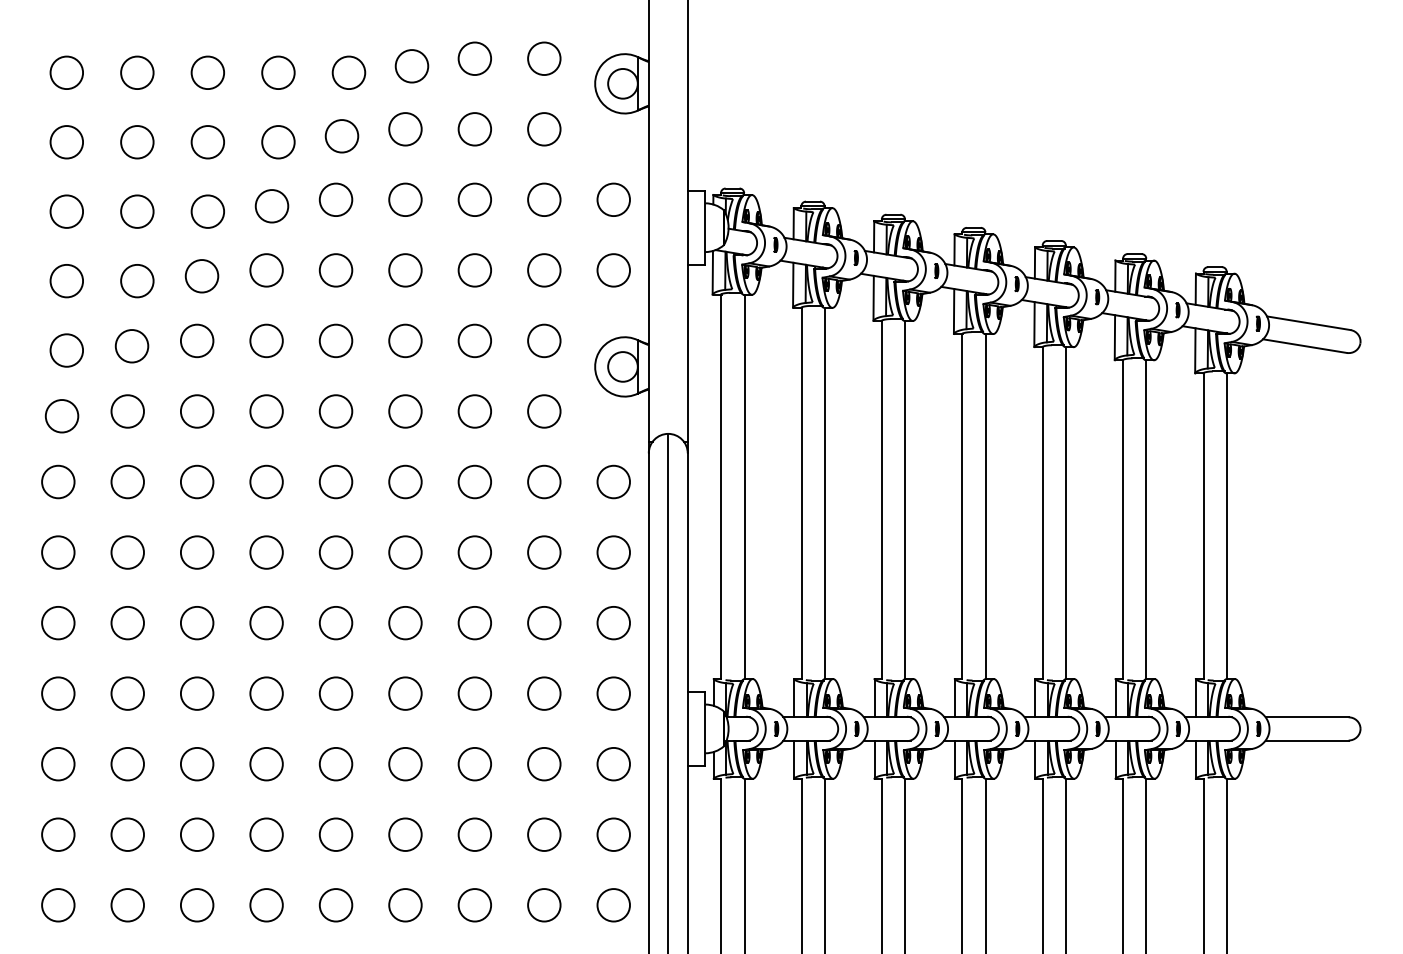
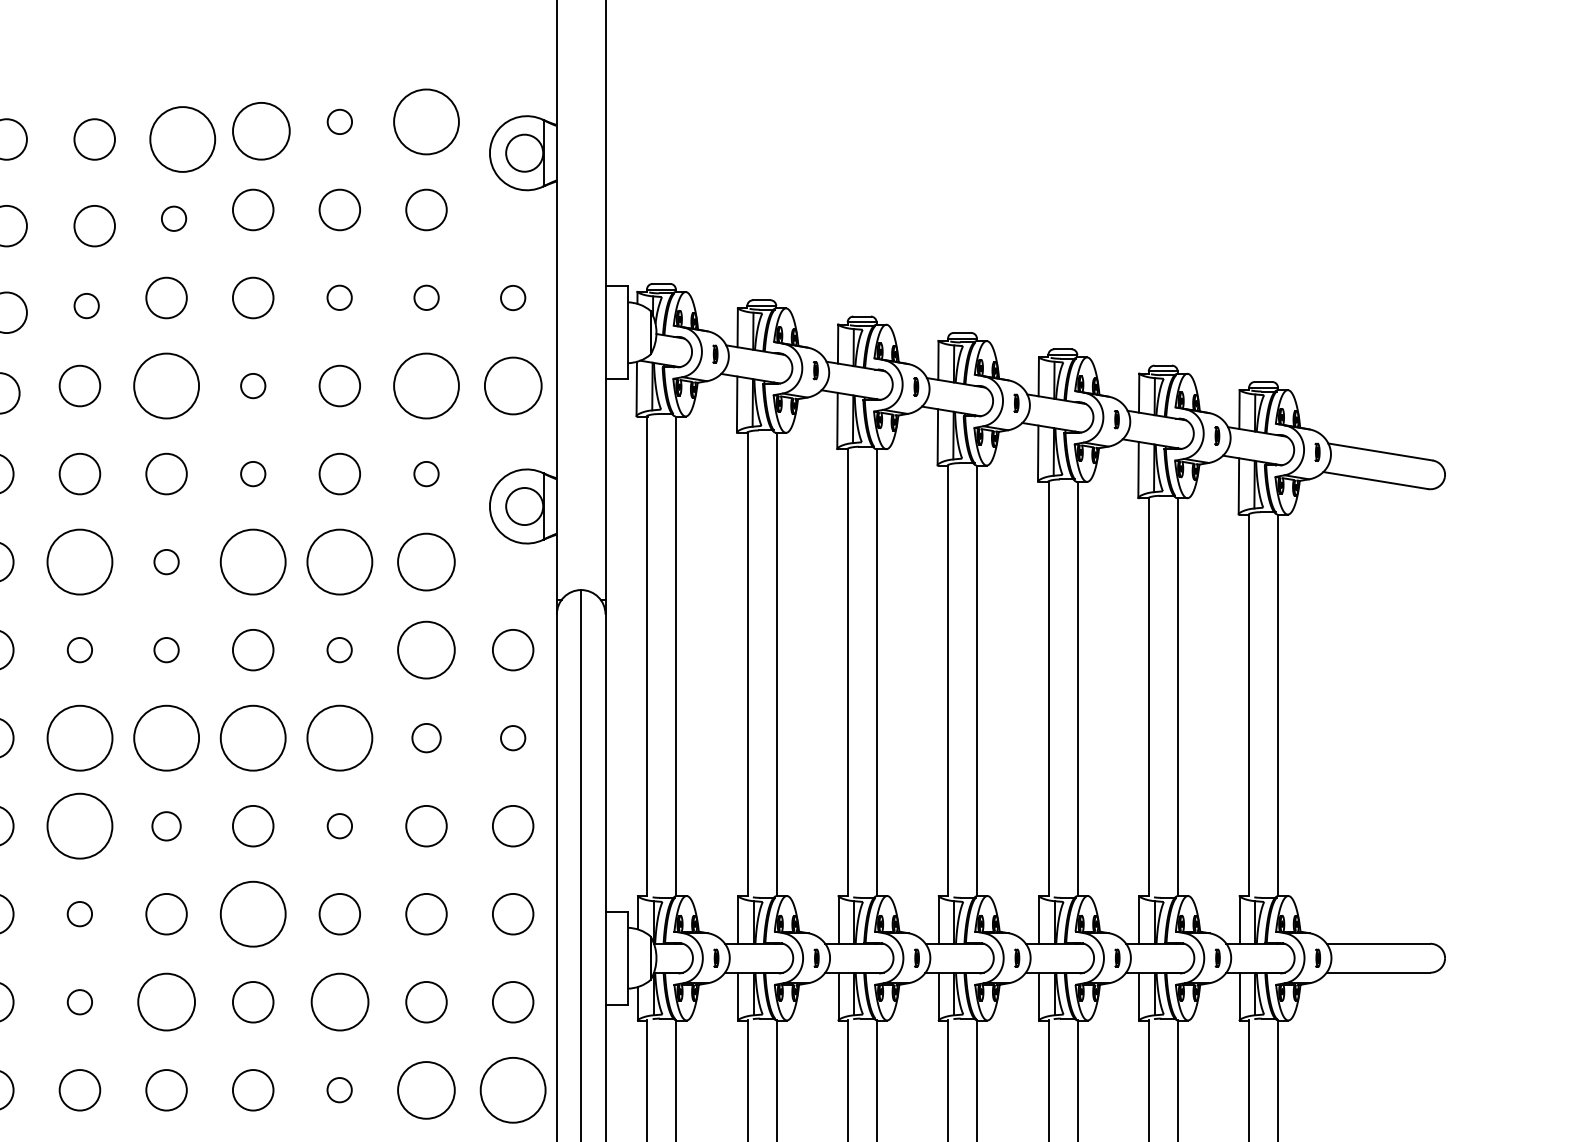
circle: (474, 58) -> (339, 121), size x0.6
circle: (544, 58) -> (426, 121), size x1.6
circle: (411, 66) -> (260, 131), size x1.4
circle: (348, 72) -> (182, 139), size x1.6
circle: (341, 136) -> (173, 218), size x0.6
circle: (474, 199) -> (339, 297), size x0.6
circle: (544, 199) -> (426, 297), size x0.6
circle: (613, 199) -> (512, 297), size x0.6
circle: (271, 206) -> (86, 306), size x0.6
circle: (335, 270) -> (165, 386), size x1.6
circle: (405, 270) -> (253, 386), size x0.6
circle: (544, 270) -> (426, 386), size x1.6
circle: (613, 270) -> (512, 386), size x1.4
circle: (405, 340) -> (253, 473), size x0.6
circle: (544, 340) -> (426, 473), size x0.6
circle: (266, 411) -> (79, 562), size x1.6
circle: (335, 411) -> (165, 562), size x0.6
circle: (405, 411) -> (253, 562), size x1.6
circle: (474, 411) -> (339, 562), size x1.6
circle: (544, 411) -> (426, 562), size x1.4
circle: (266, 481) -> (79, 649), size x0.6
circle: (335, 481) -> (165, 649), size x0.6
circle: (474, 481) -> (339, 649), size x0.6
circle: (544, 481) -> (426, 649), size x1.4
circle: (266, 552) -> (79, 738), size x1.6
circle: (335, 552) -> (165, 738), size x1.6
circle: (405, 552) -> (253, 738), size x1.6
circle: (474, 552) -> (339, 738), size x1.6
circle: (544, 552) -> (426, 738), size x0.7
circle: (613, 552) -> (512, 738), size x0.6
circle: (266, 622) -> (79, 825), size x1.6
circle: (474, 622) -> (339, 825), size x0.6
circle: (335, 623) -> (165, 826), size x0.7
circle: (266, 693) -> (79, 914), size x0.6
circle: (405, 693) -> (253, 914), size x1.6
circle: (266, 763) -> (79, 1001), size x0.6
circle: (335, 764) -> (165, 1002), size x1.4
circle: (474, 764) -> (339, 1002), size x1.4
circle: (474, 834) -> (339, 1089), size x0.6
circle: (544, 834) -> (426, 1089), size x1.4
circle: (613, 834) -> (512, 1089), size x1.6

